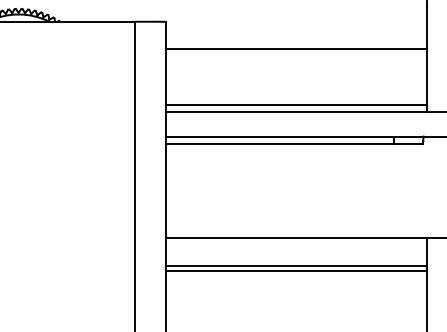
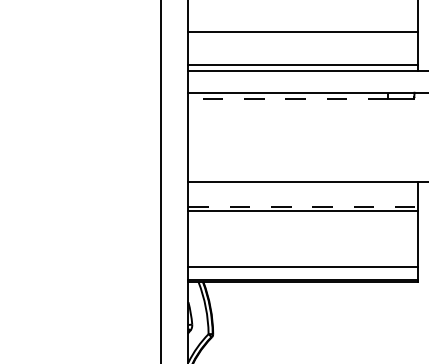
line: (296, 48) -> (302, 32), moved
line: (279, 143) -> (287, 98), solid -> dashed
line: (297, 265) -> (303, 206), solid -> dashed

